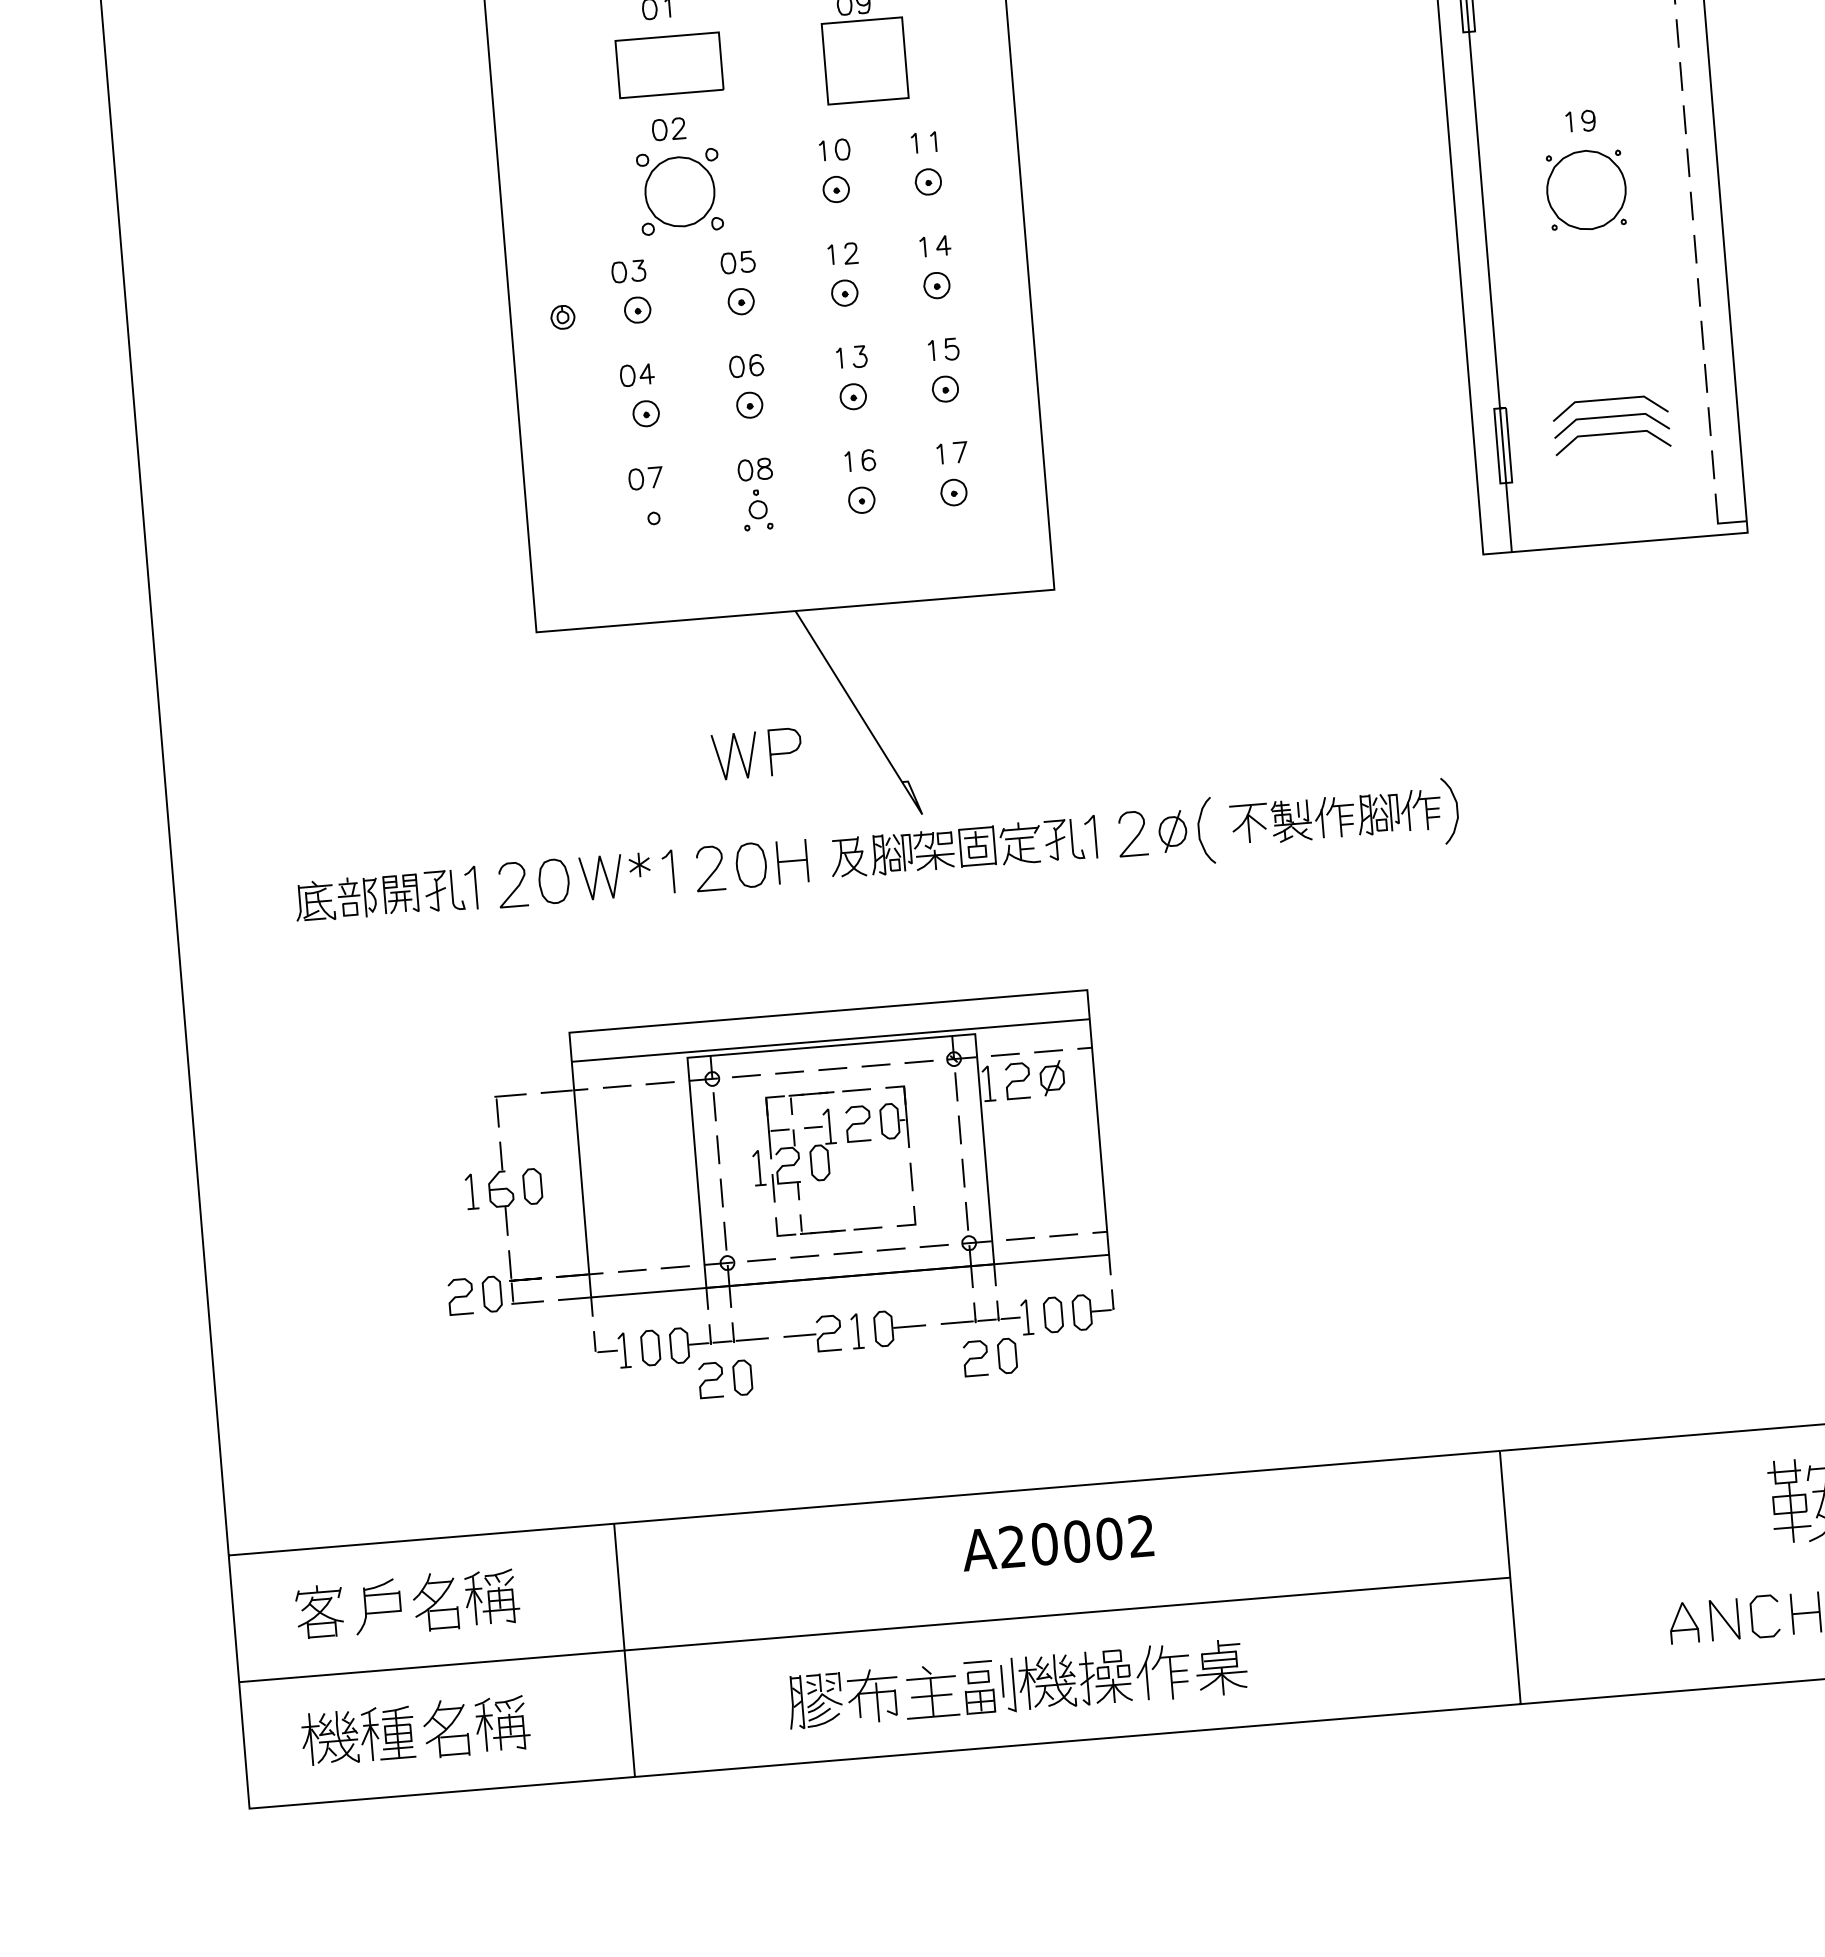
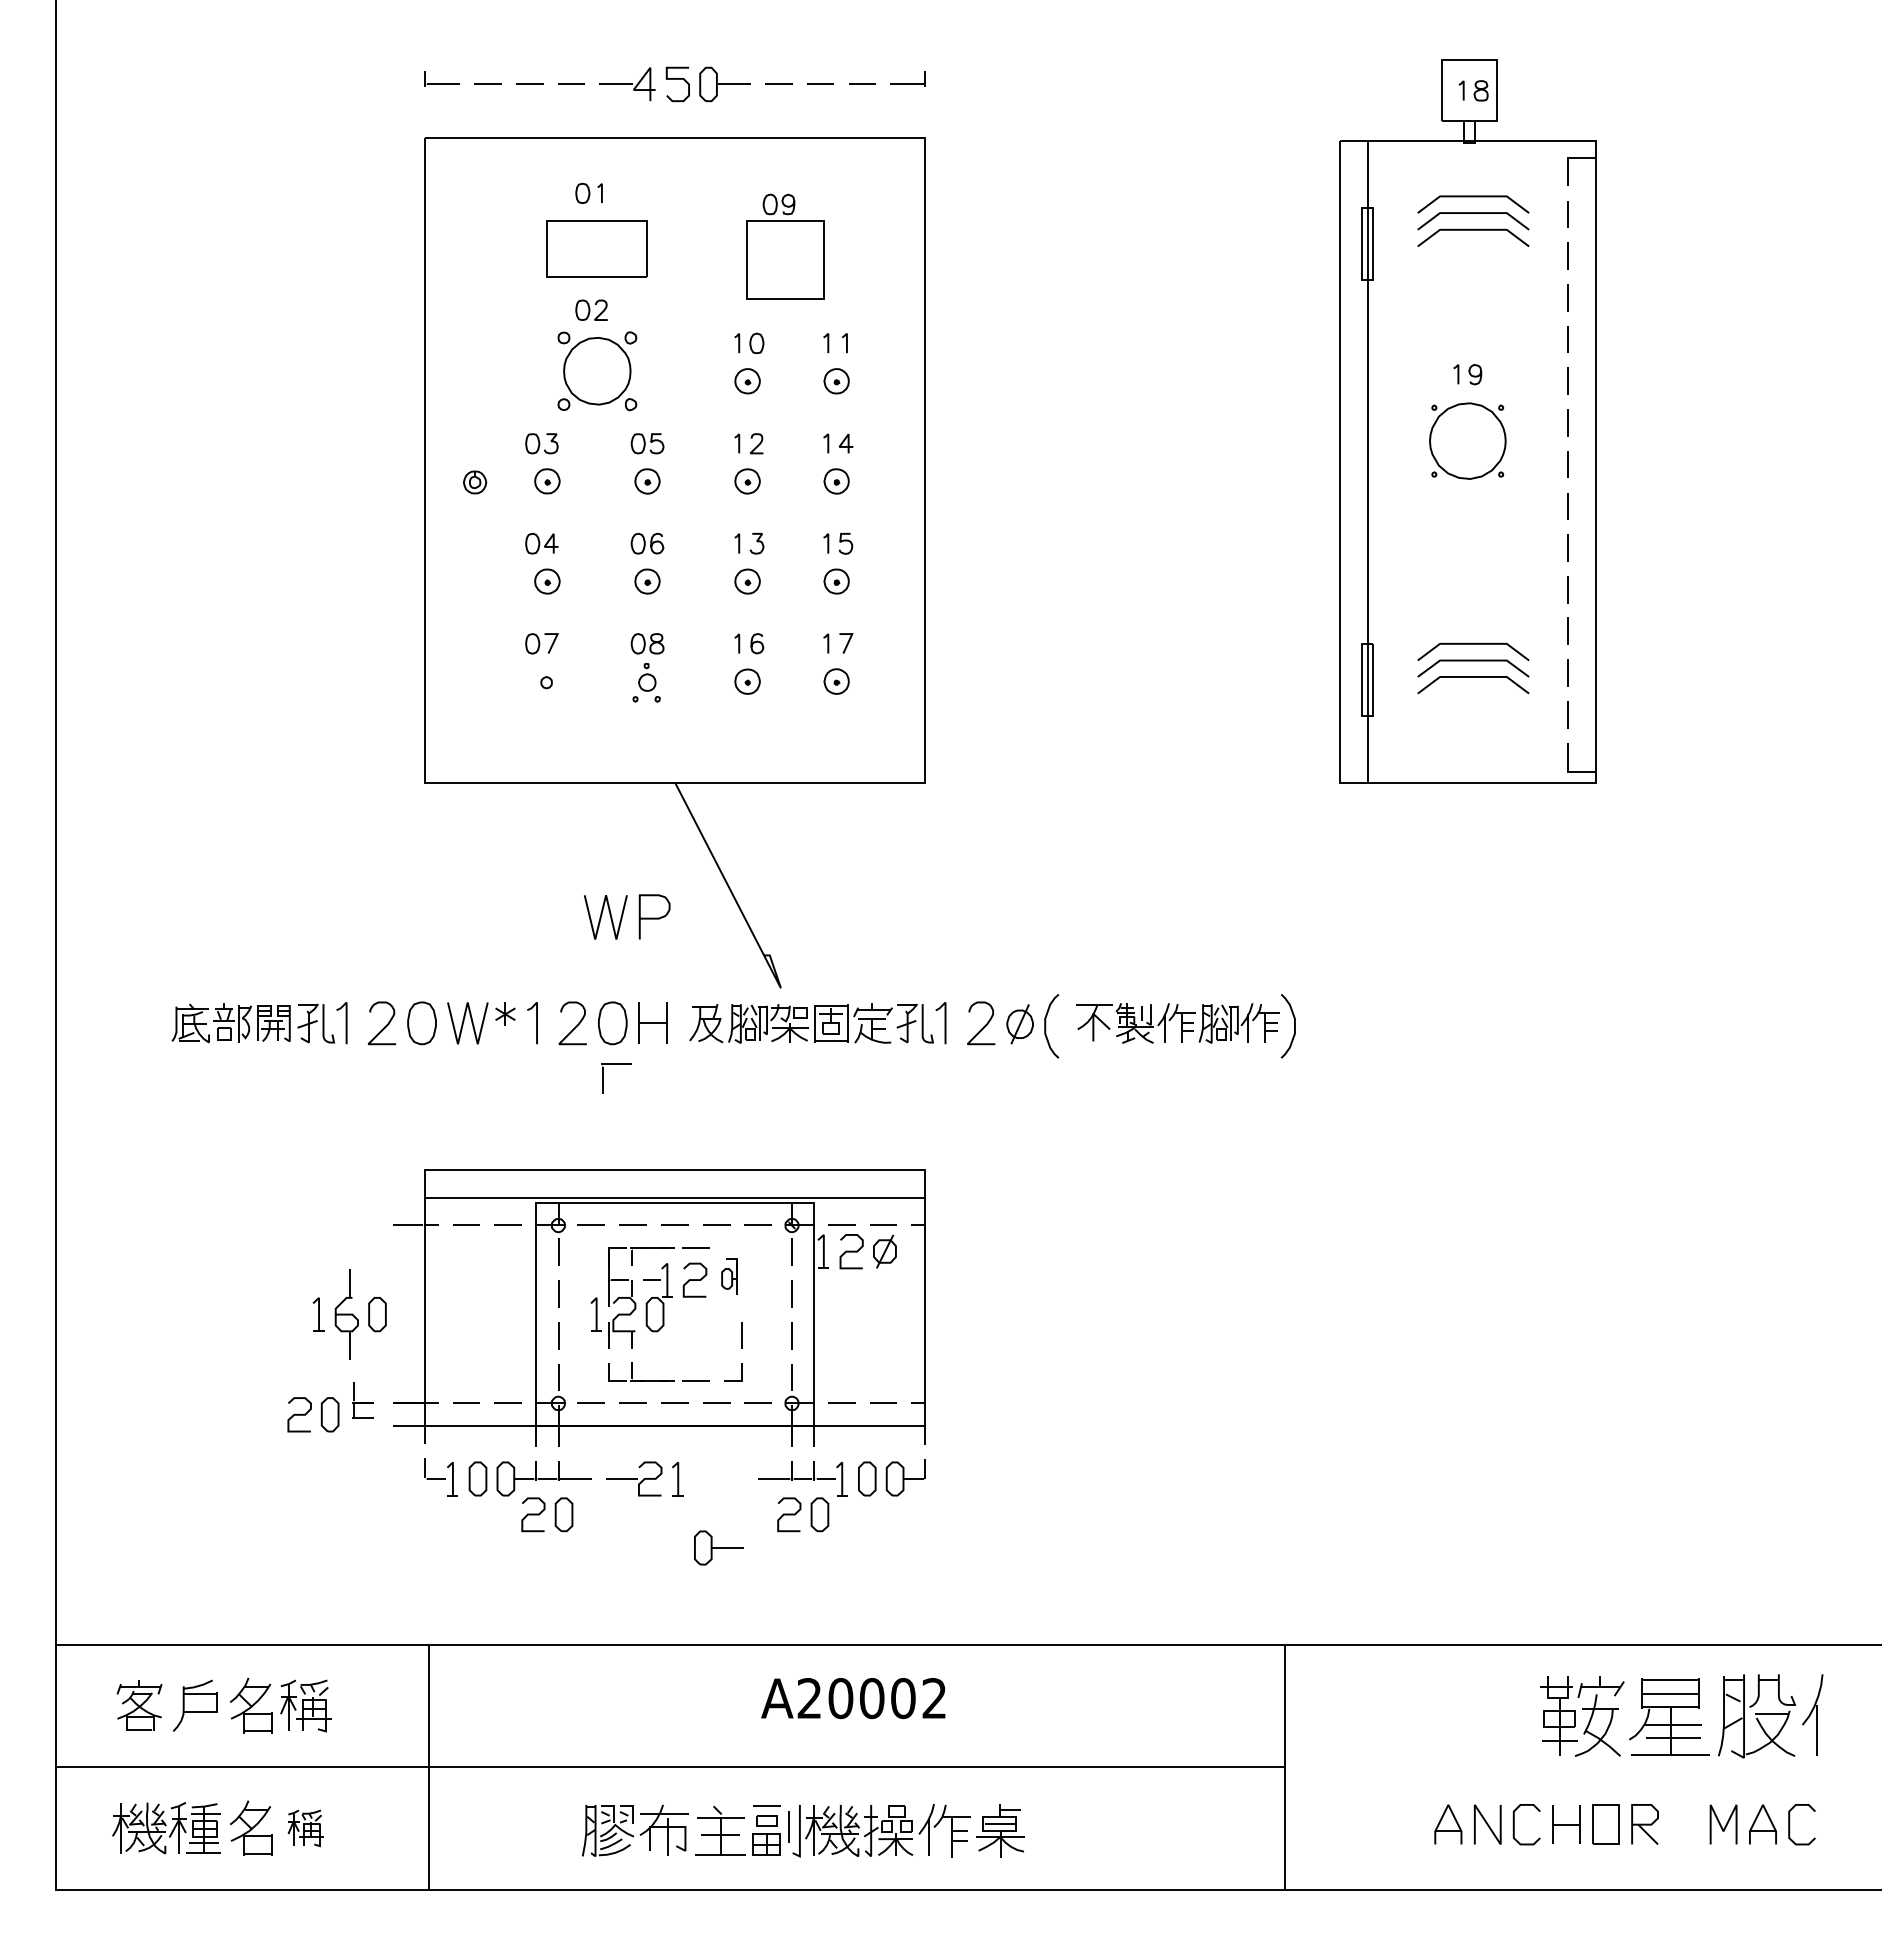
part: (498, 1111) -> (603, 1078), moved
part: (893, 1117) -> (729, 1276), size x0.6
part: (525, 1276) -> (363, 1400), size x0.7
part: (899, 1327) -> (718, 1547), moved
part: (501, 1724) -> (305, 1828), size x0.7

